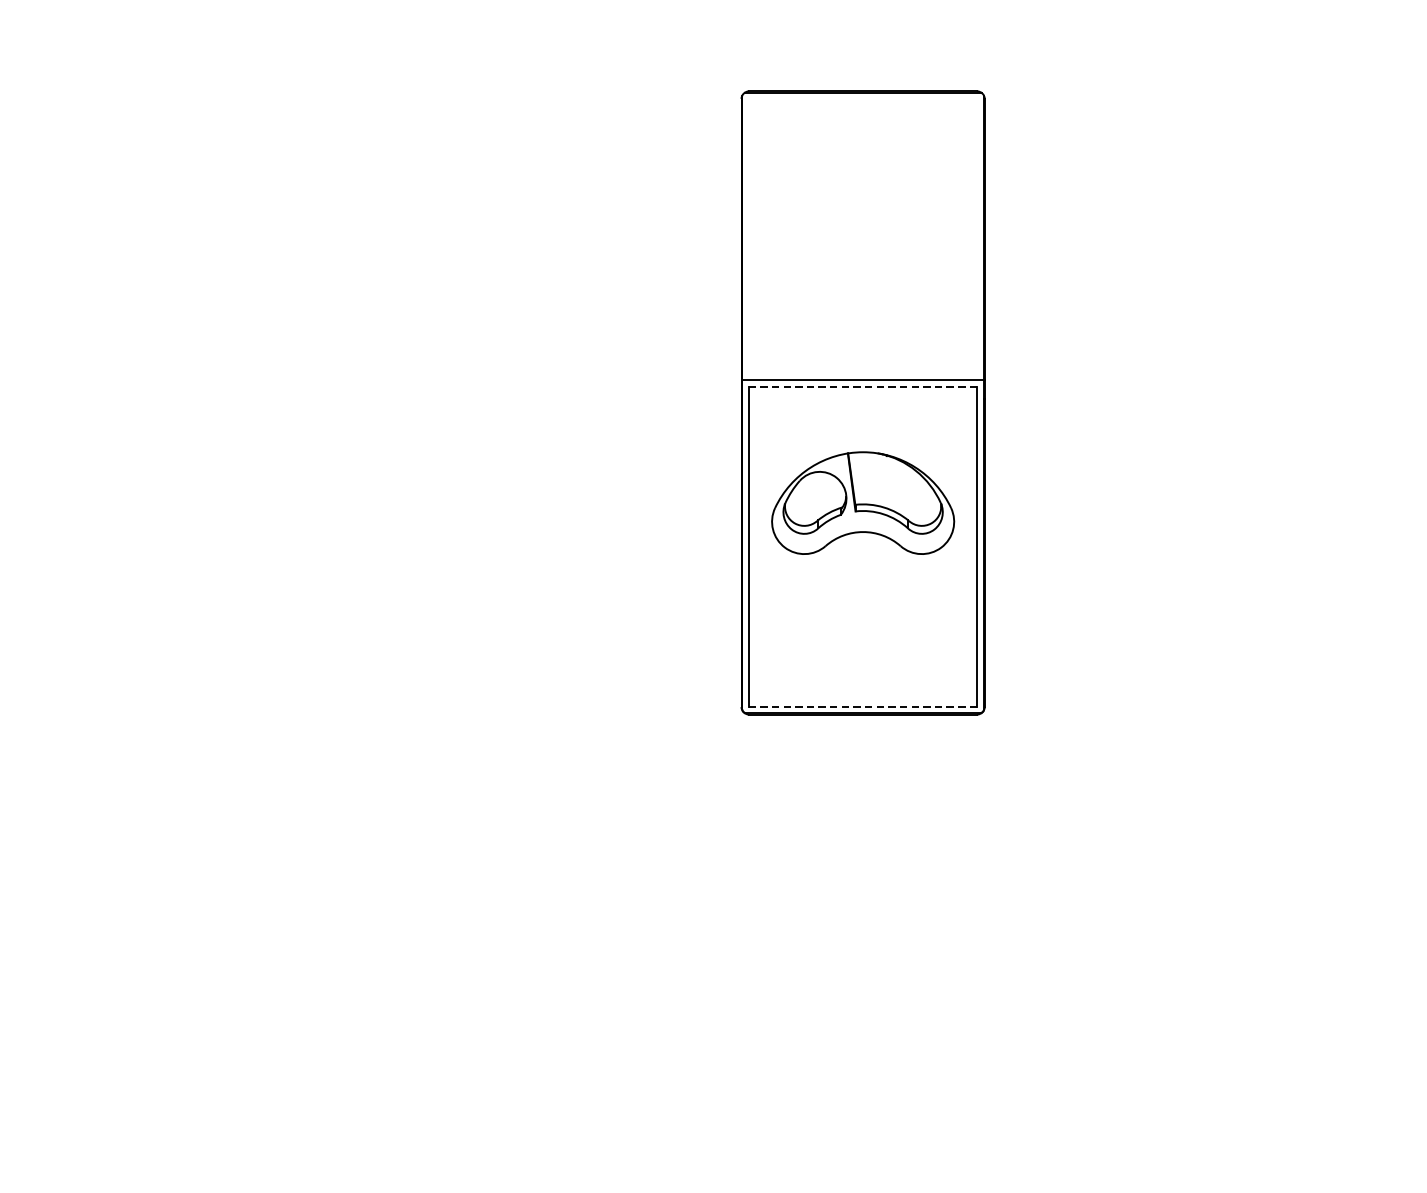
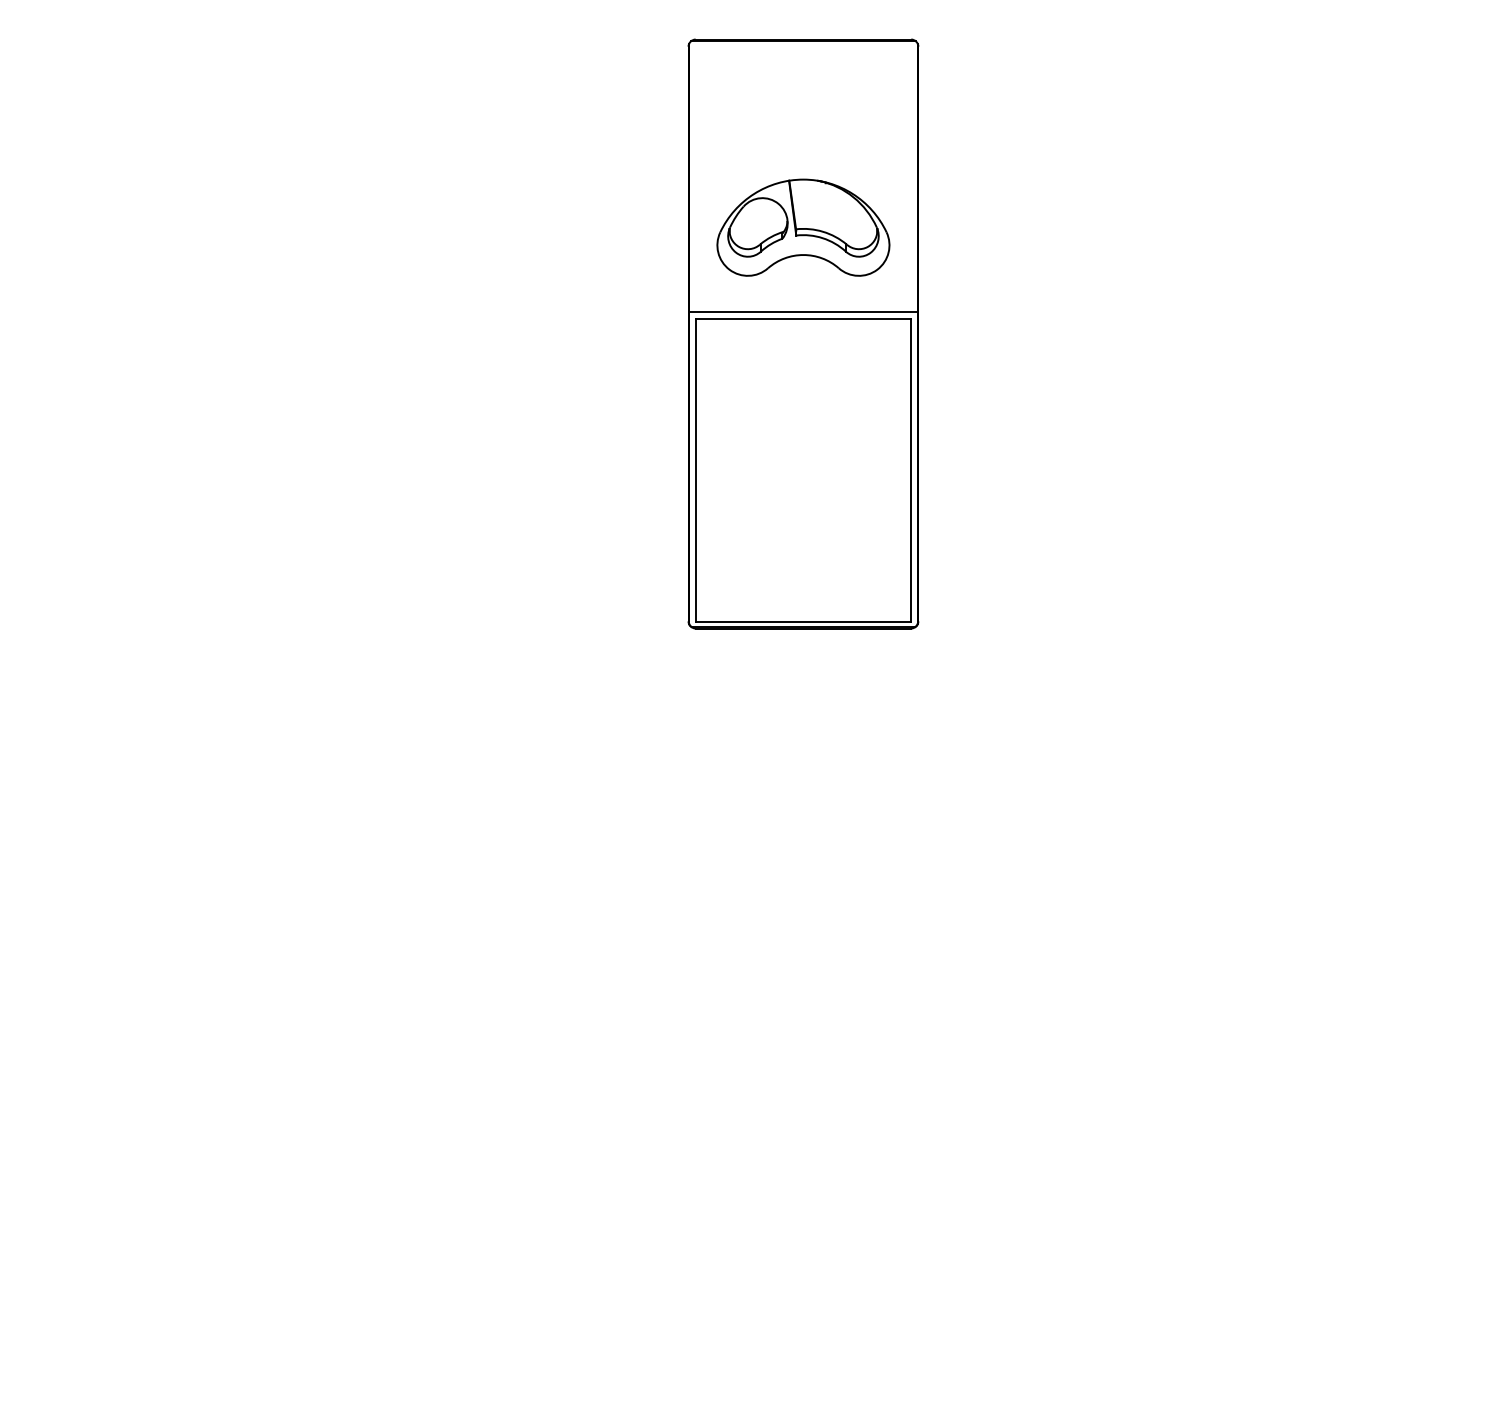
line: (863, 387) -> (803, 319), dashed -> solid
part: (863, 502) -> (803, 227), moved
line: (863, 707) -> (803, 621), dashed -> solid

